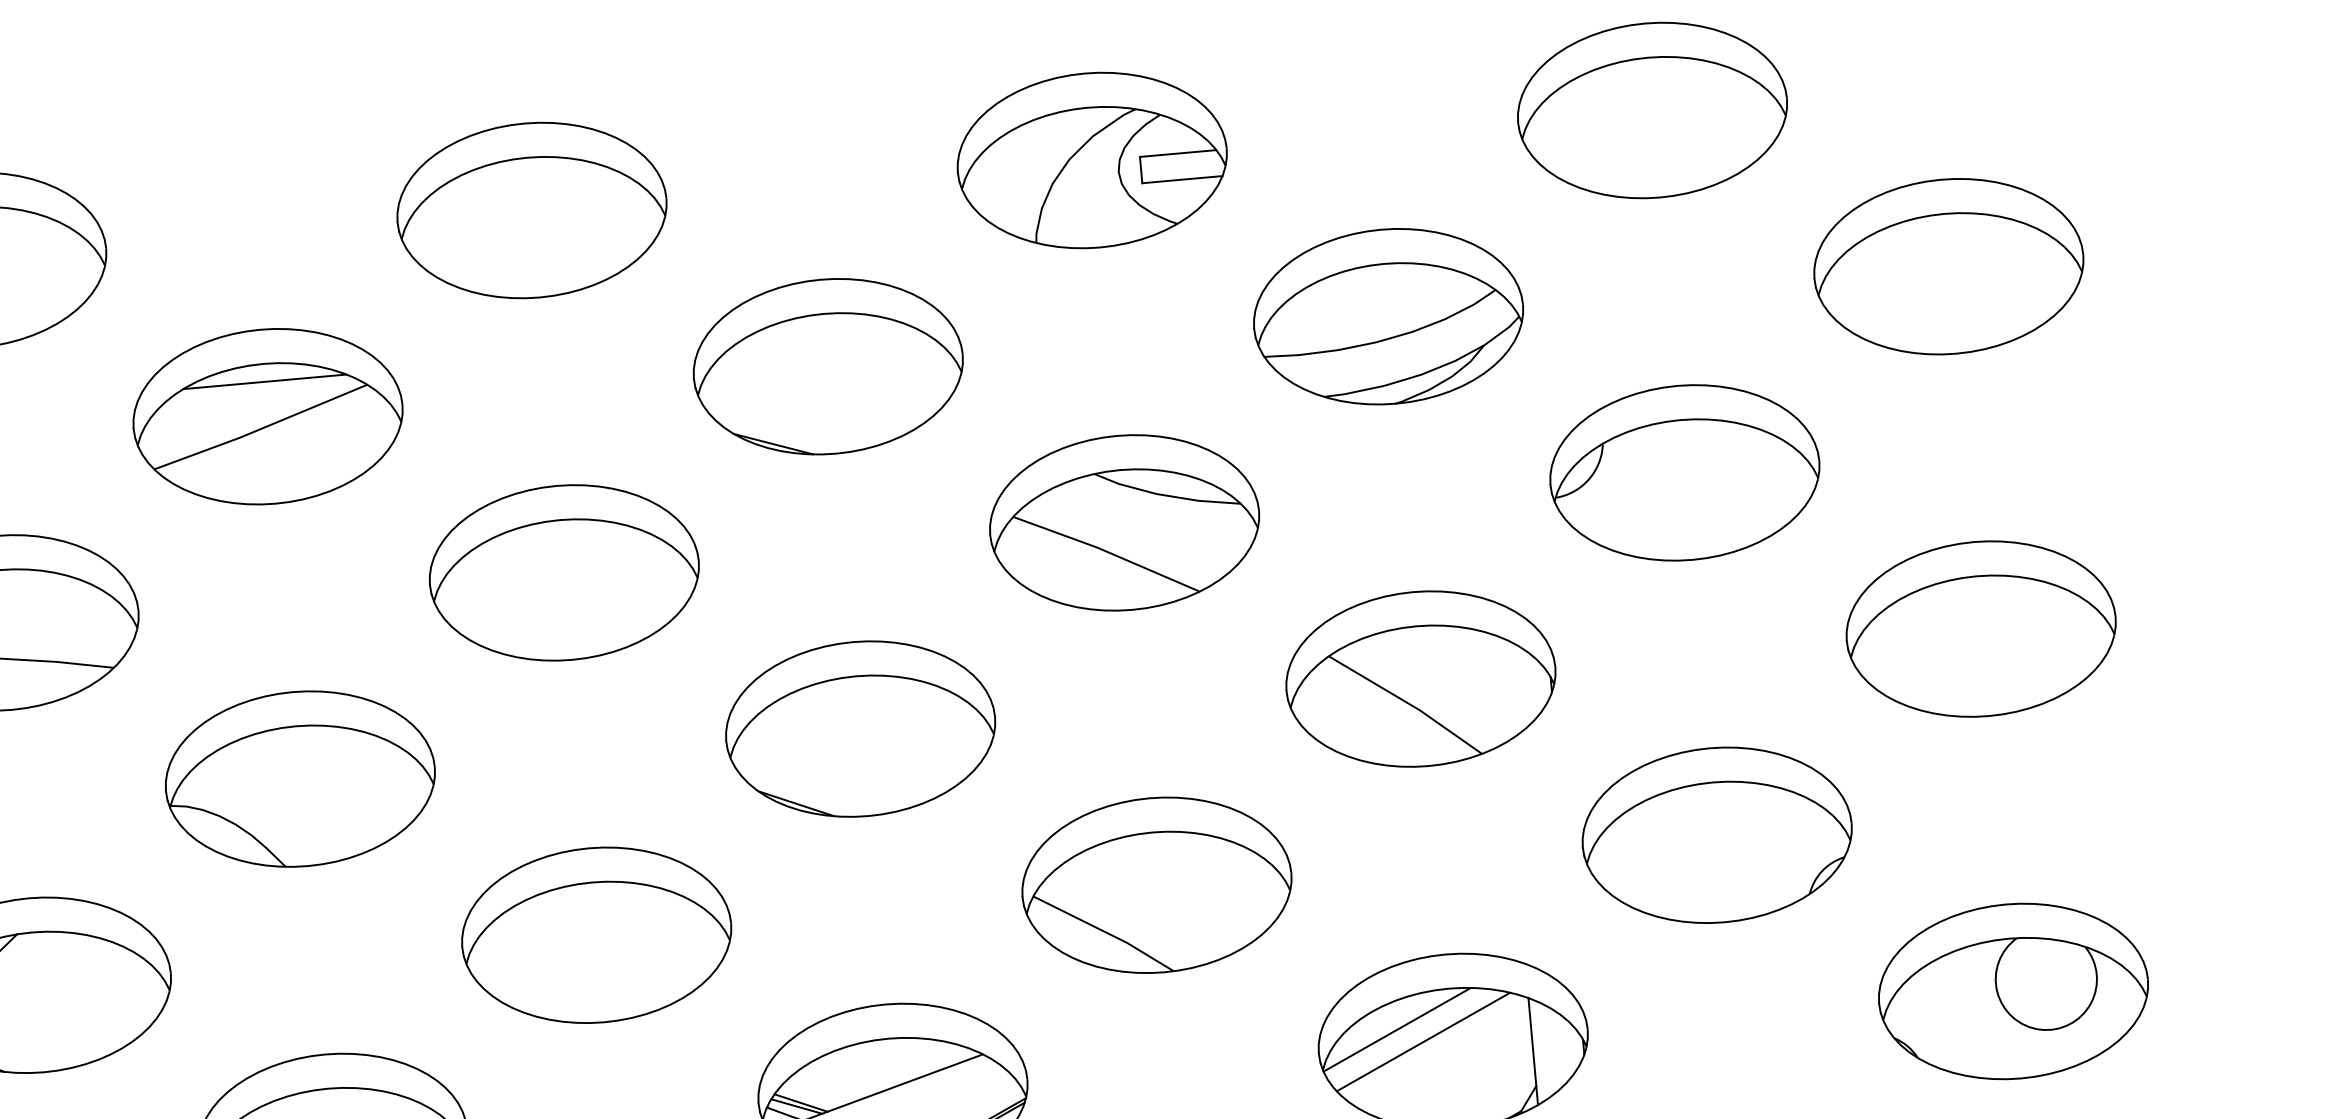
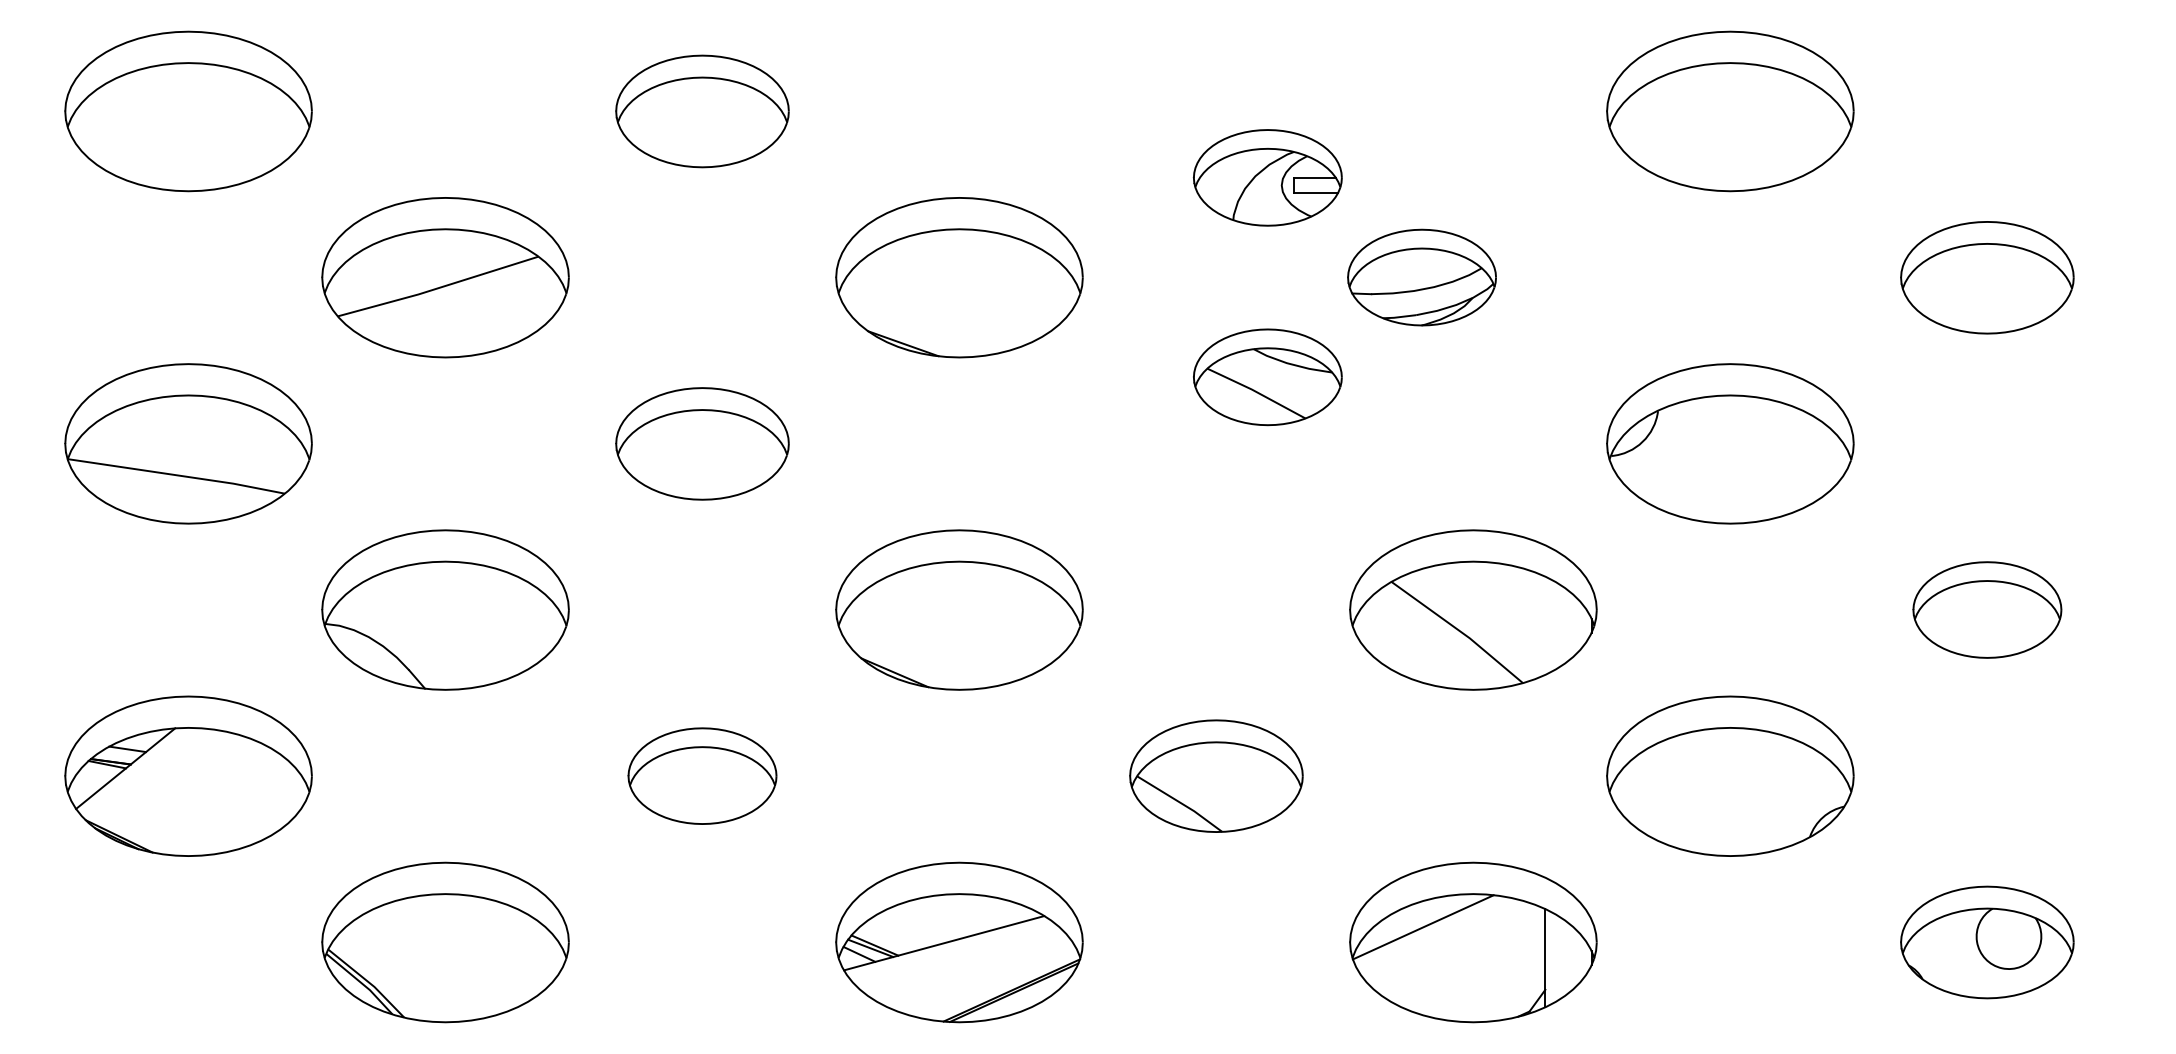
part: (531, 210) -> (702, 111), size x0.7
part: (1948, 266) -> (1987, 277), size x0.7
part: (1248, 329) -> (1344, 277), size x0.6
line: (264, 381) -> (445, 245), removed
part: (564, 572) -> (702, 443), size x0.7
part: (1981, 628) -> (1987, 609), size x0.6
part: (1156, 884) -> (1216, 775), size x0.7
part: (596, 934) -> (702, 775), size x0.6
part: (2013, 991) -> (1987, 942), size x0.7
line: (1423, 1041) -> (1446, 940), removed

